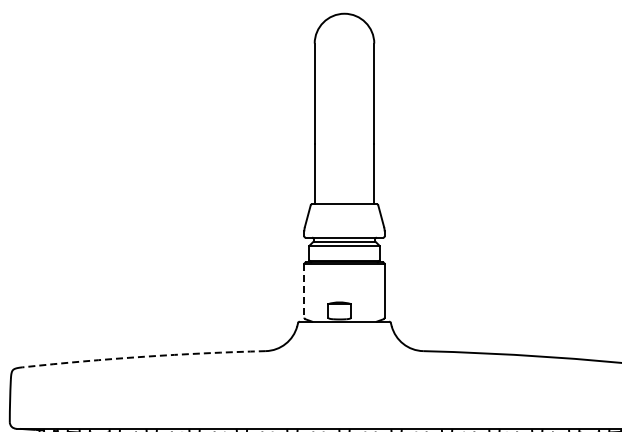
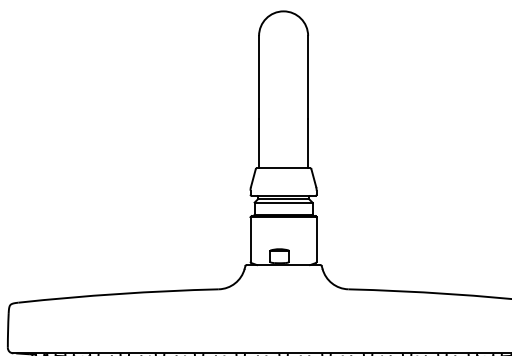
line: (304, 291) -> (250, 240), dashed -> solid
arc: (144, 356) -> (118, 293), dashed -> solid

